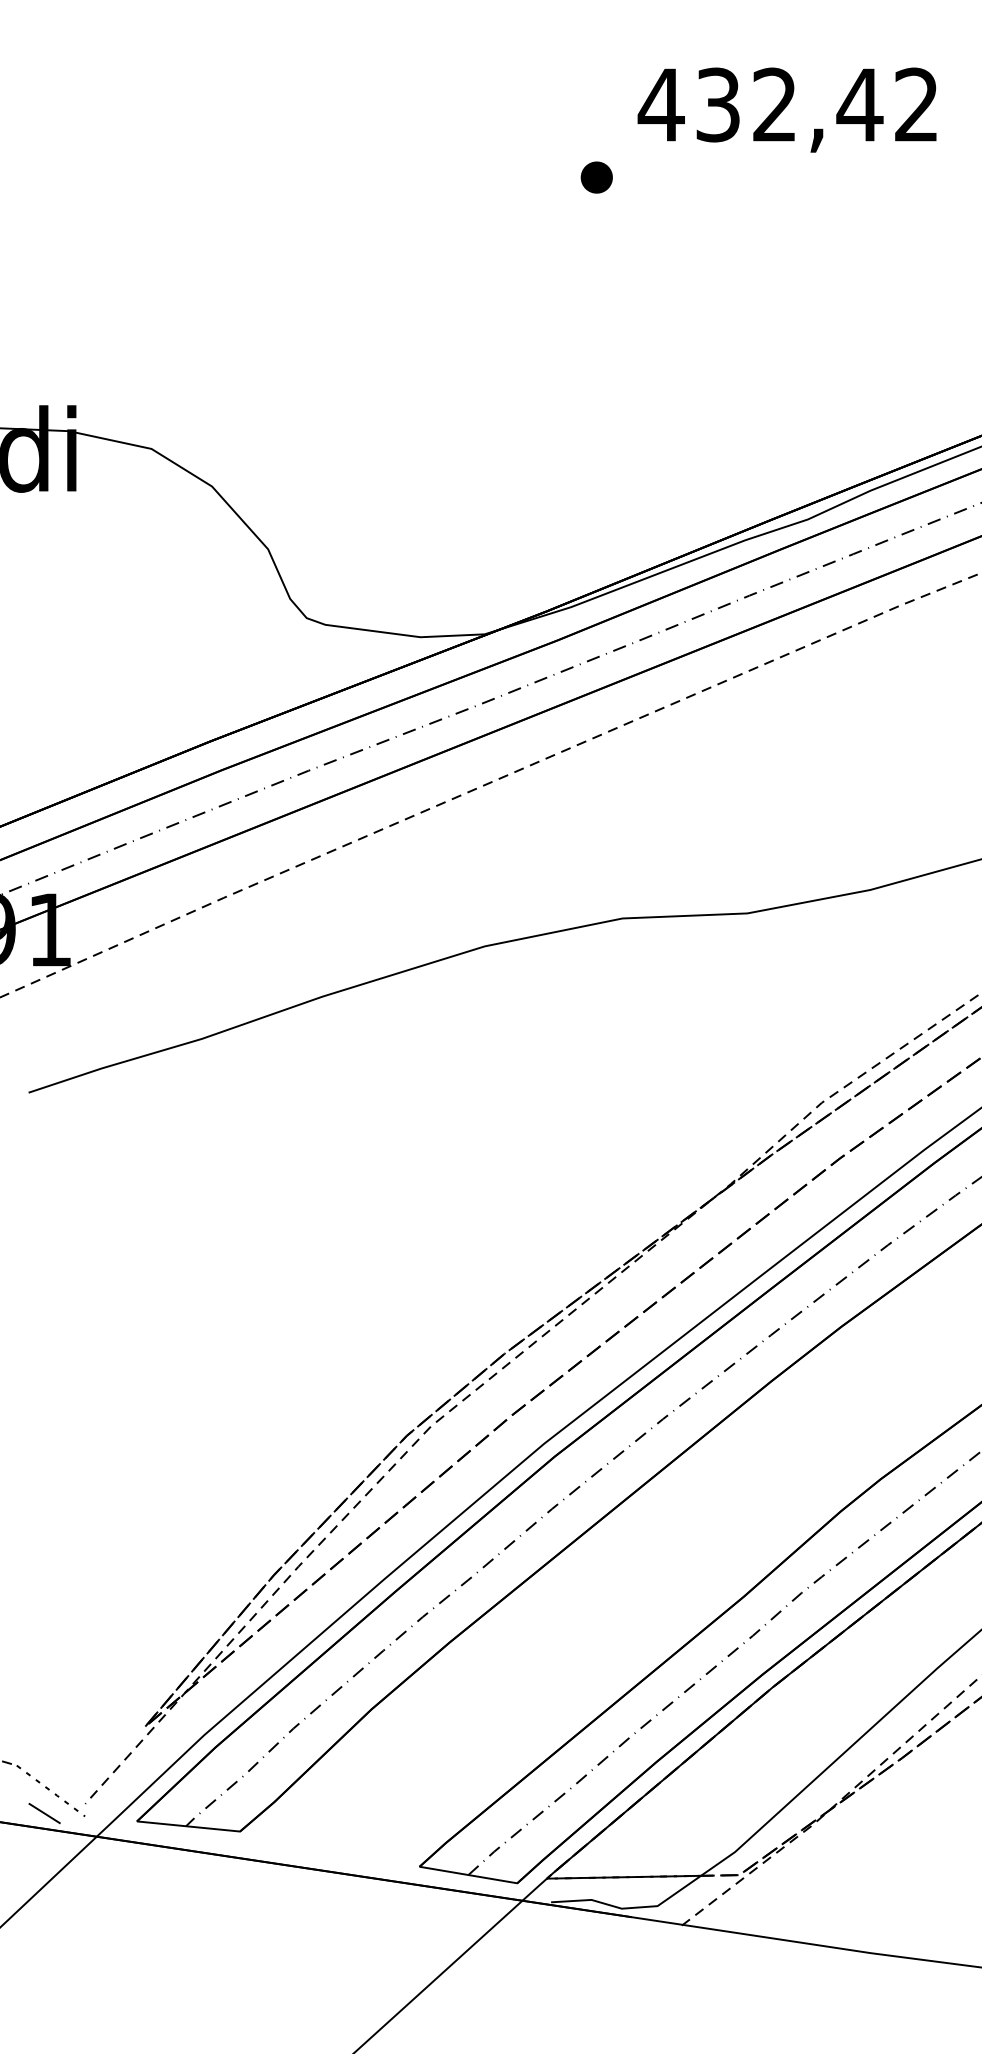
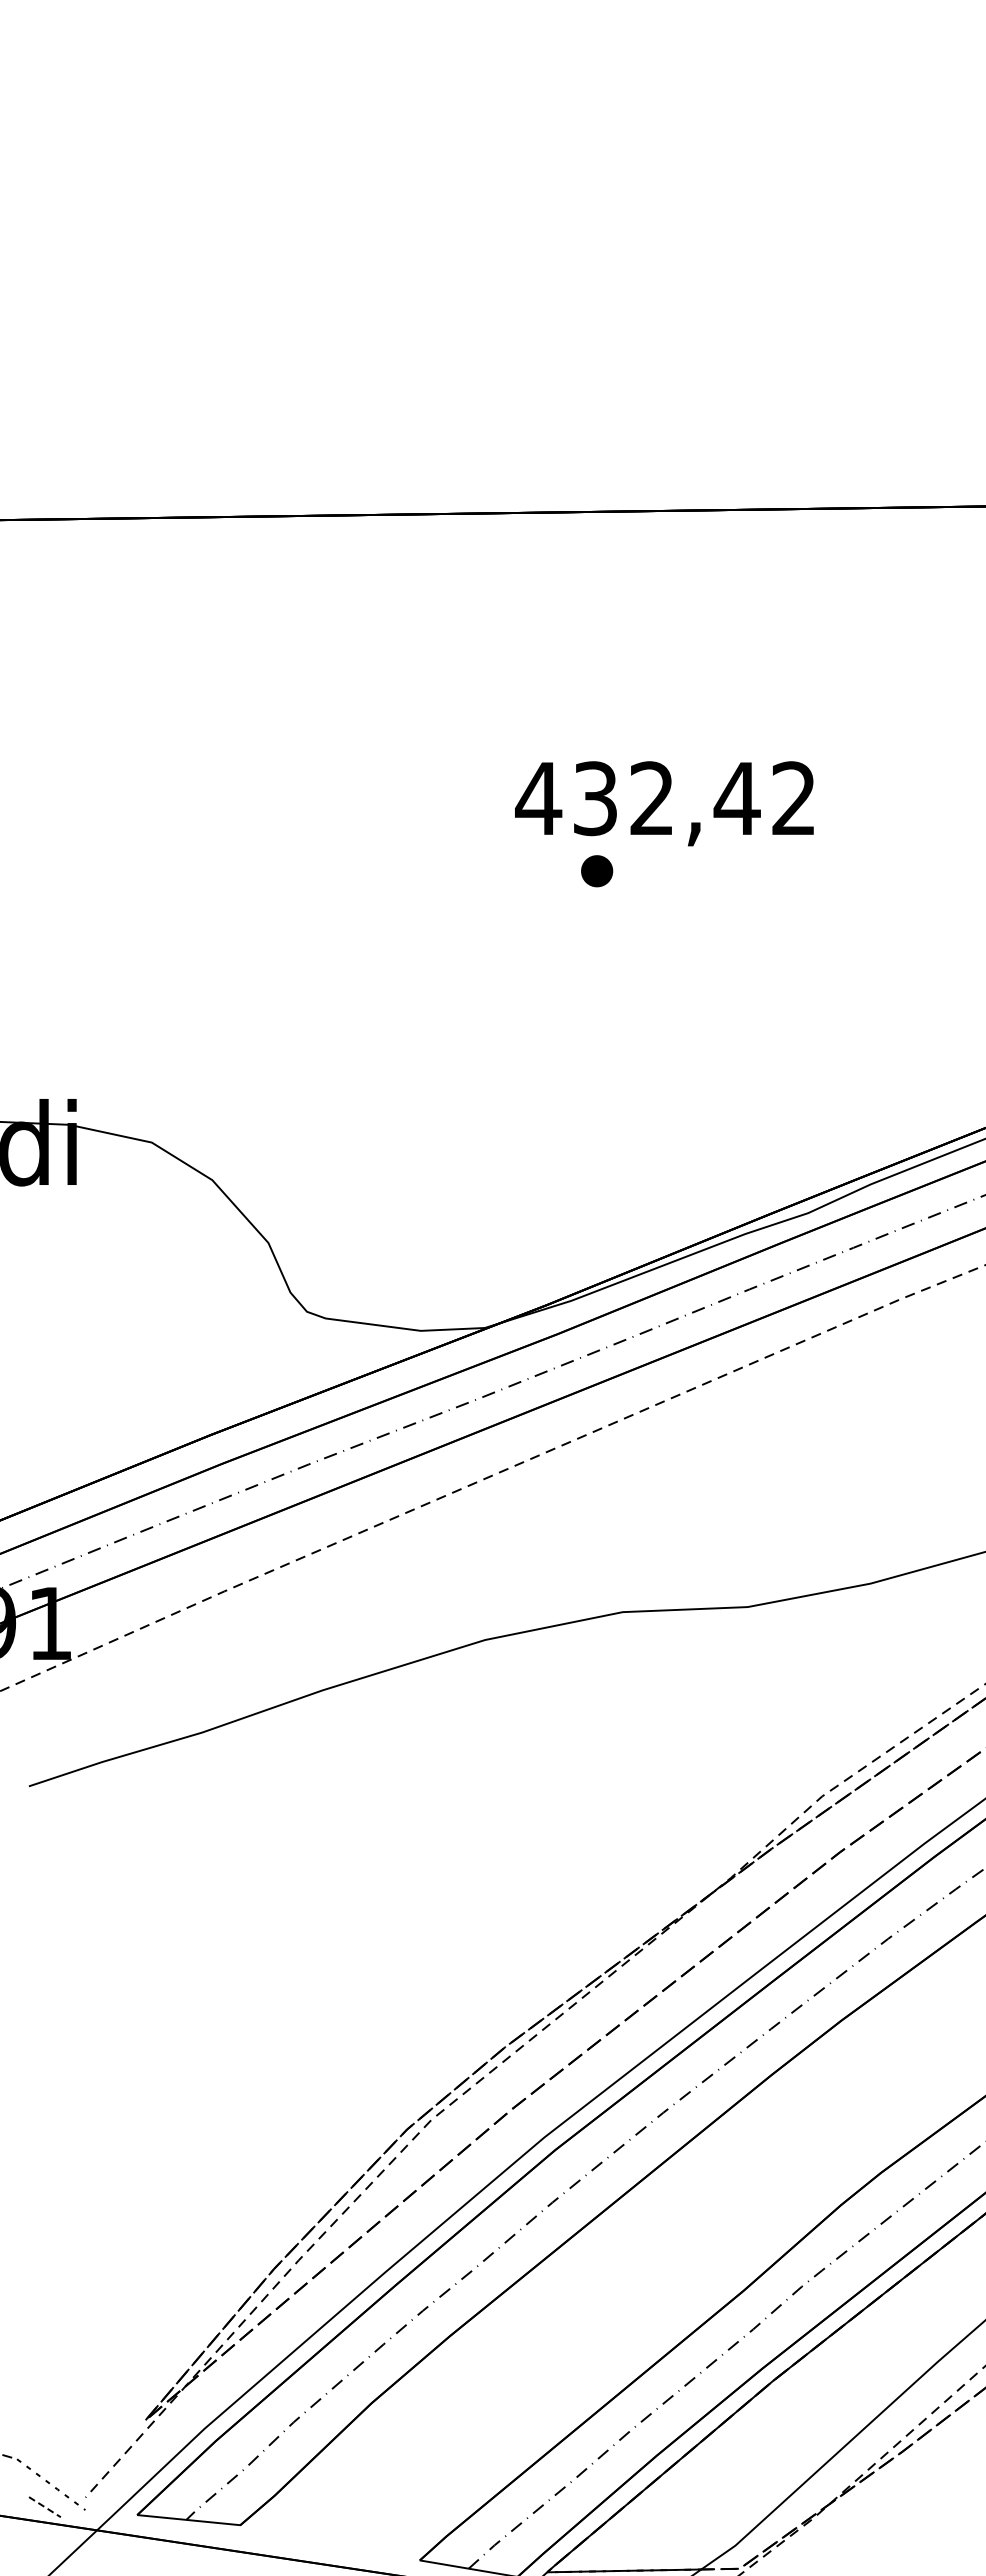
text: (787, 109) -> (664, 803), moved
line: (44, 1813) -> (44, 2507), solid -> dashed

